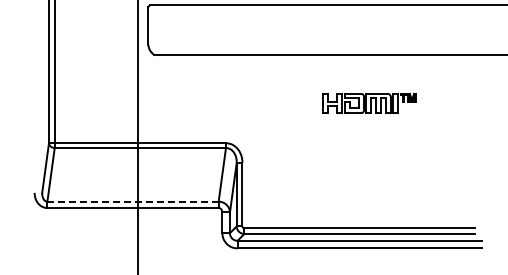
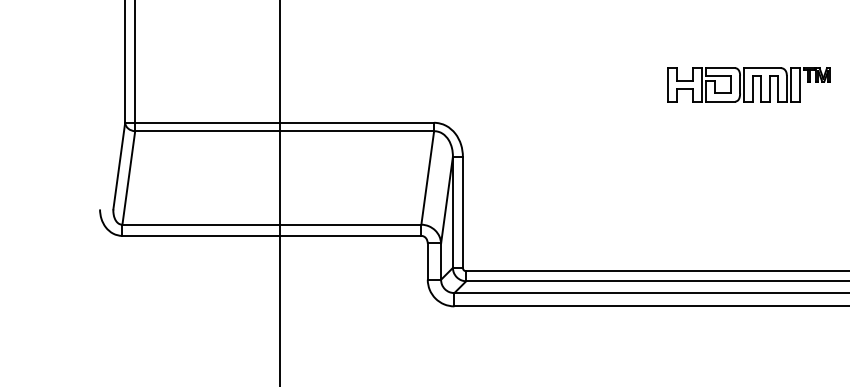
part: (369, 102) -> (749, 83), moved
line: (133, 201) -> (272, 224), dashed -> solid

